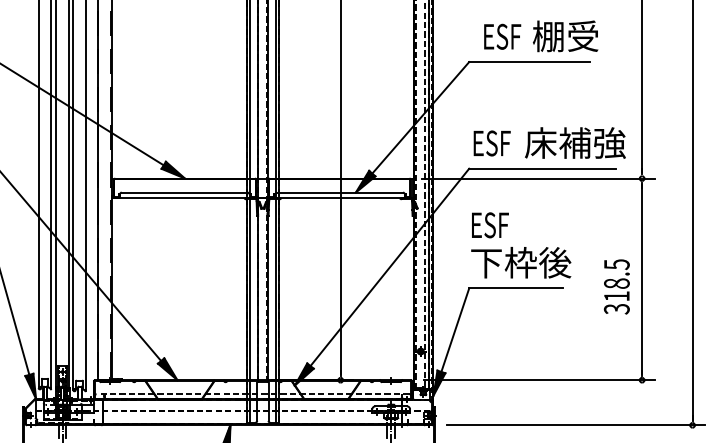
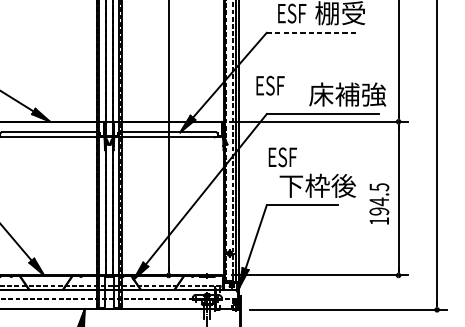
line: (529, 62) -> (312, 33), solid -> dashed
text: (491, 143) -> (270, 85), moved
text: (521, 262) -> (318, 185), moved
text: (616, 296) -> (379, 211), 318.5 -> 194.5

